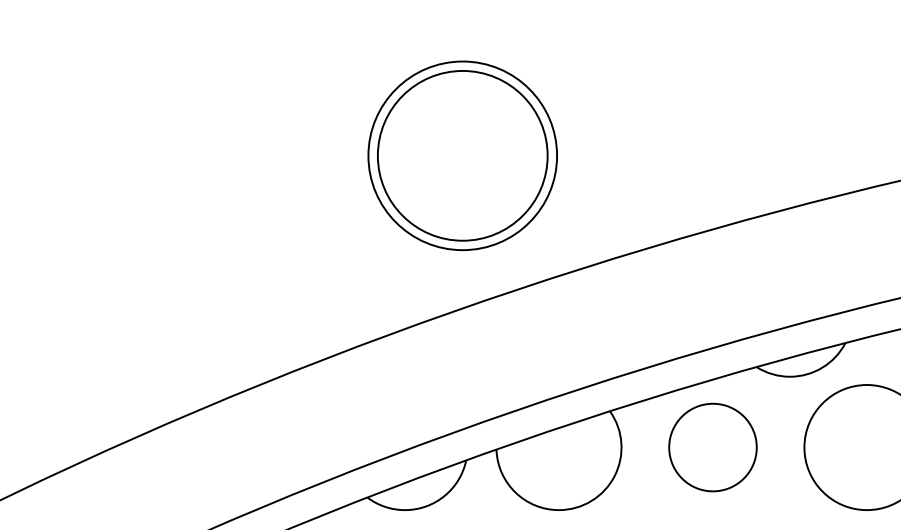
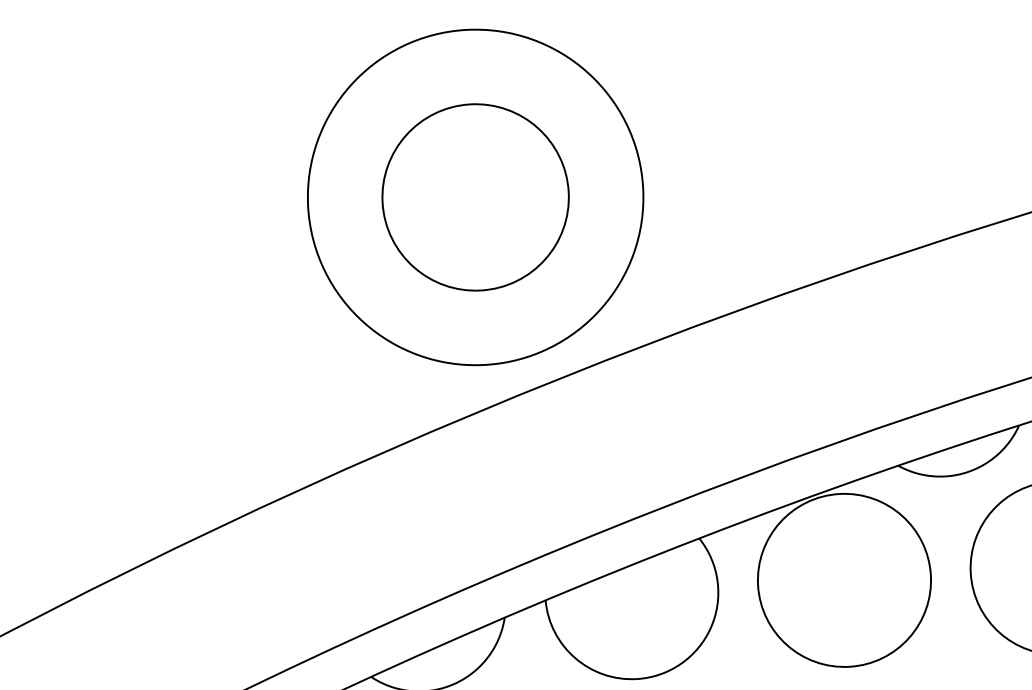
circle: (462, 155) -> (475, 196), size x0.71
circle: (462, 155) -> (475, 196), size x1.43
circle: (712, 447) -> (843, 580), size x1.43

